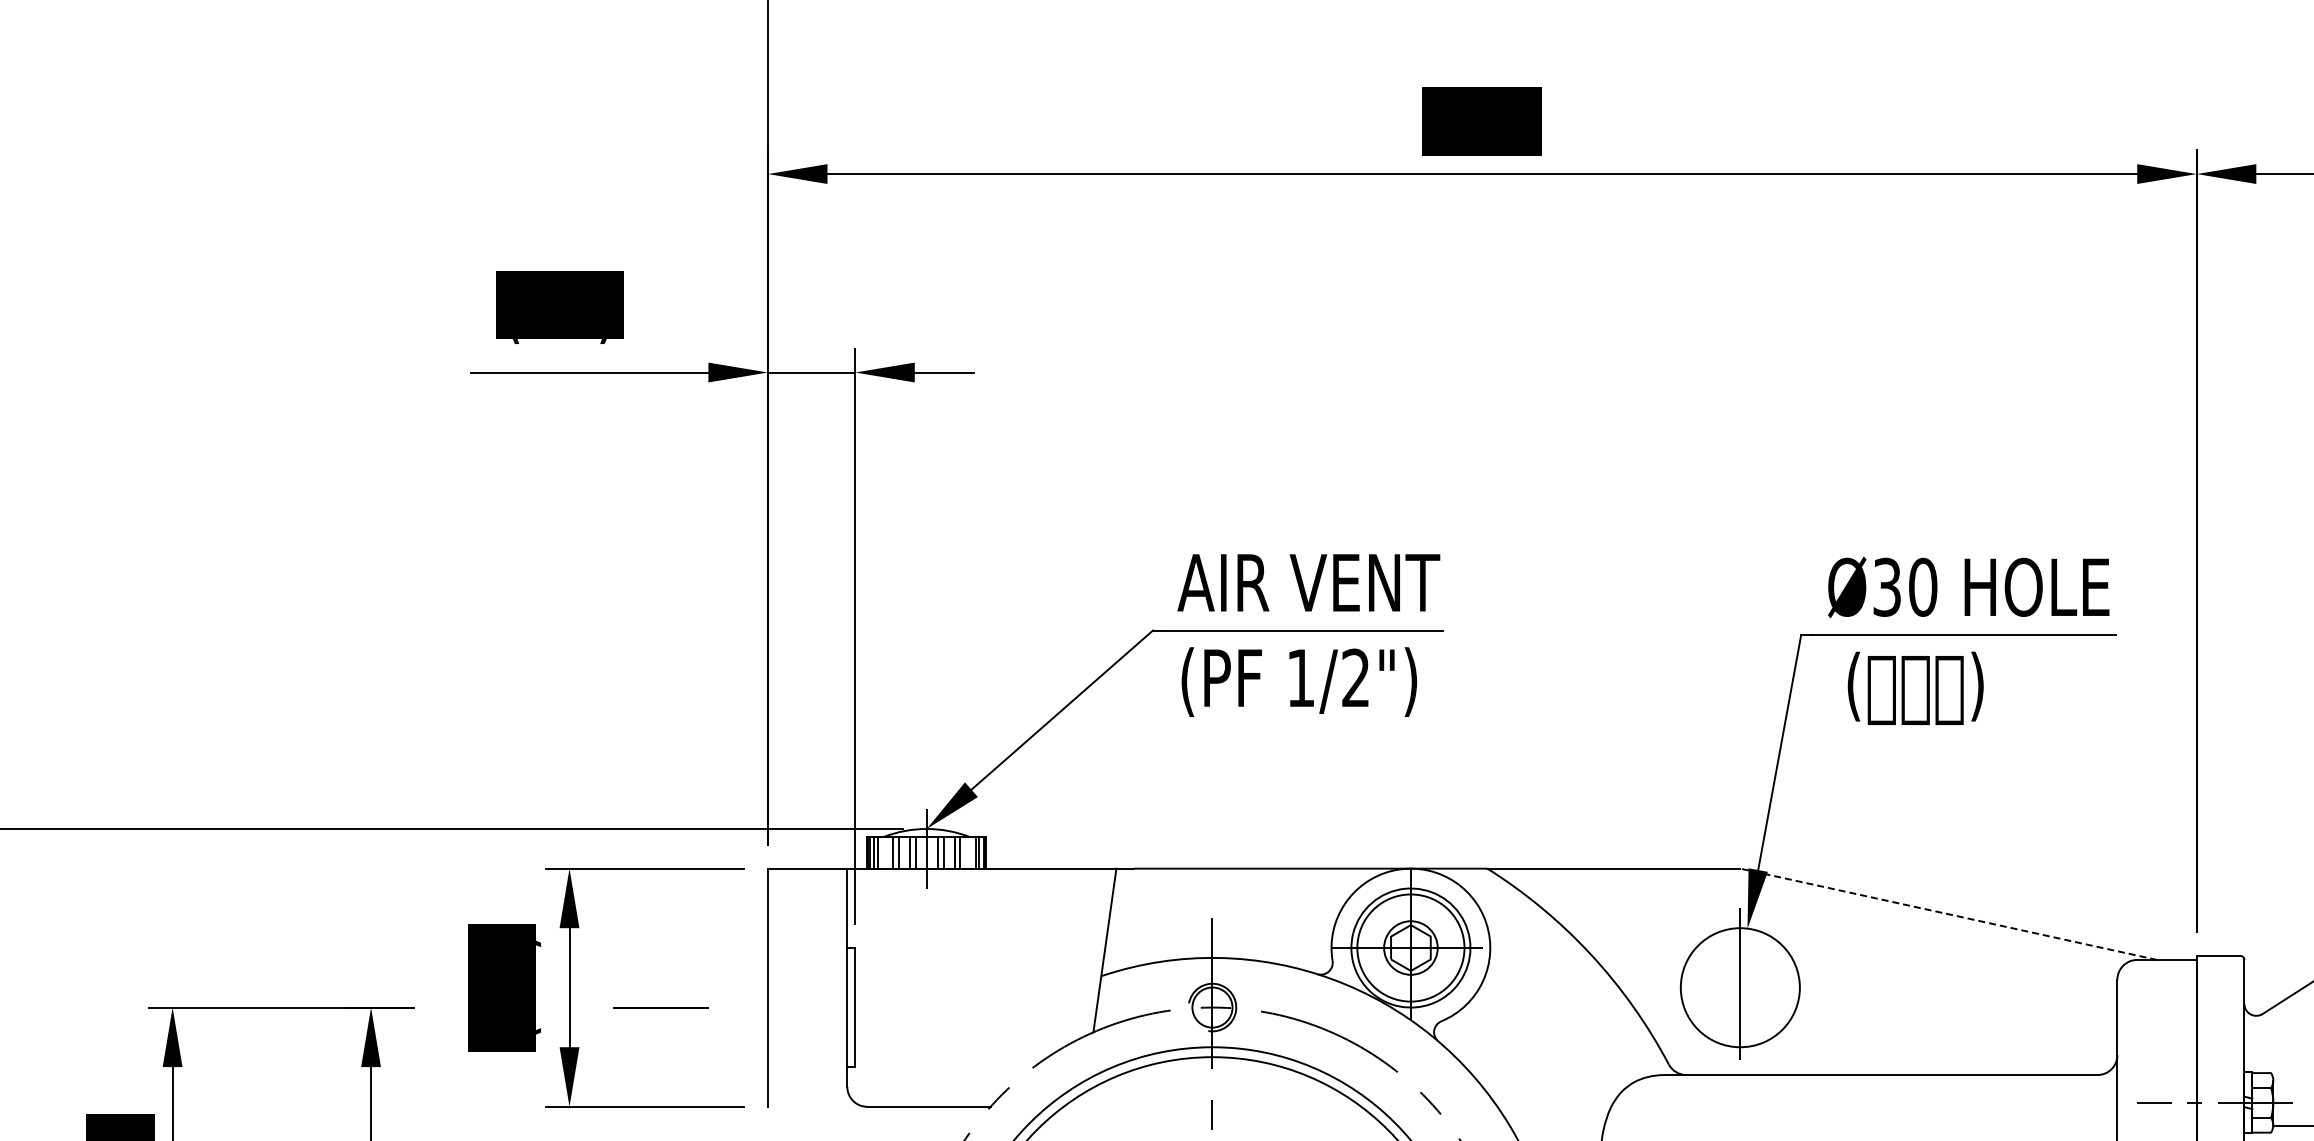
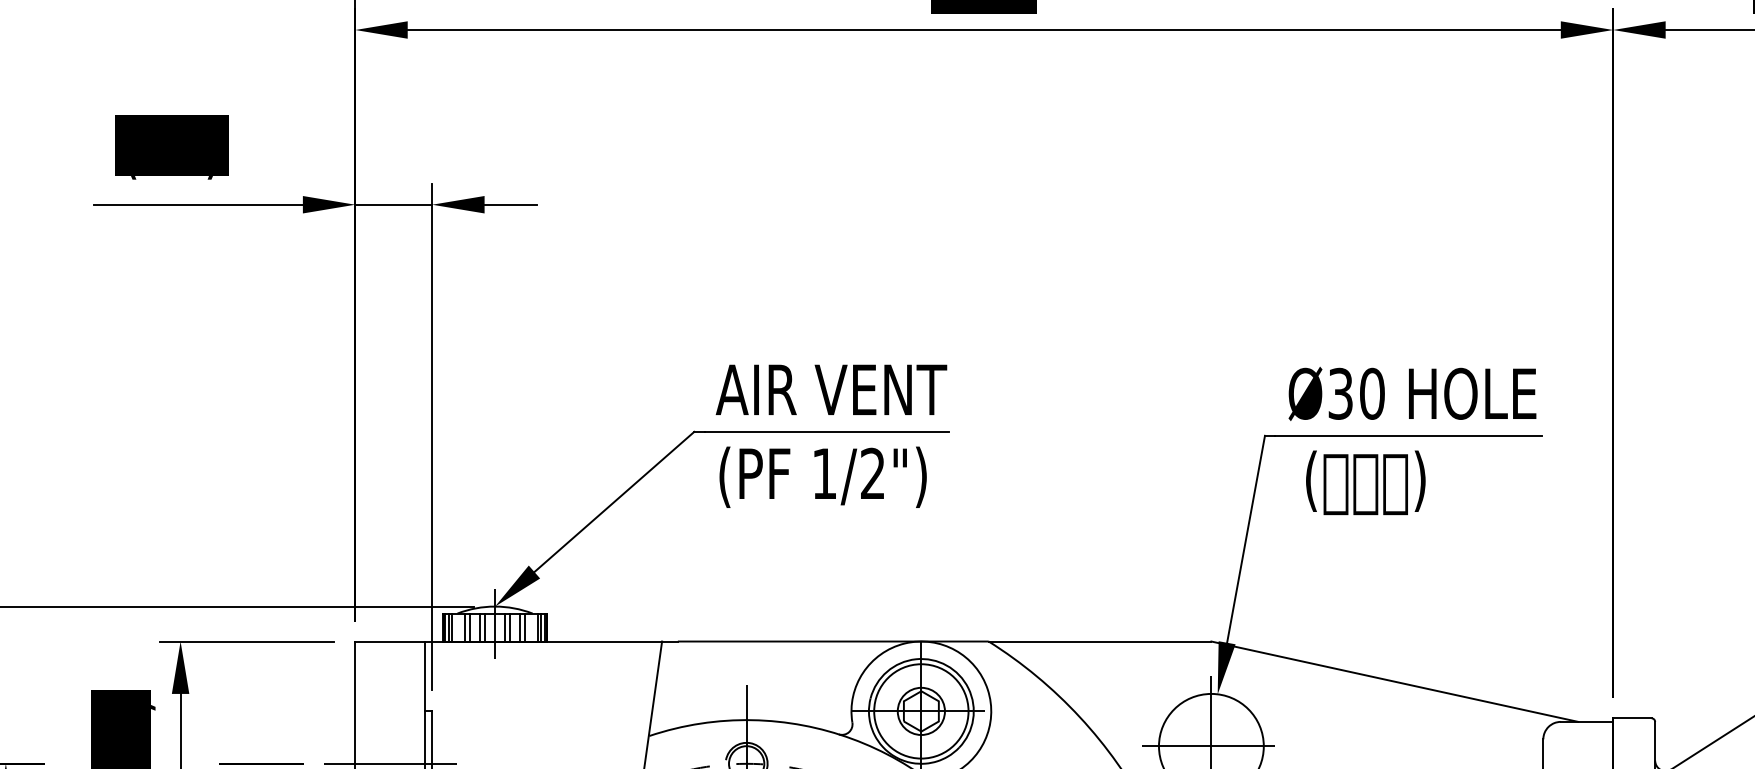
line: (1948, 914) -> (1394, 681), dashed -> solid
line: (1739, 987) -> (1210, 746), added
line: (810, 1007) -> (392, 763), added

